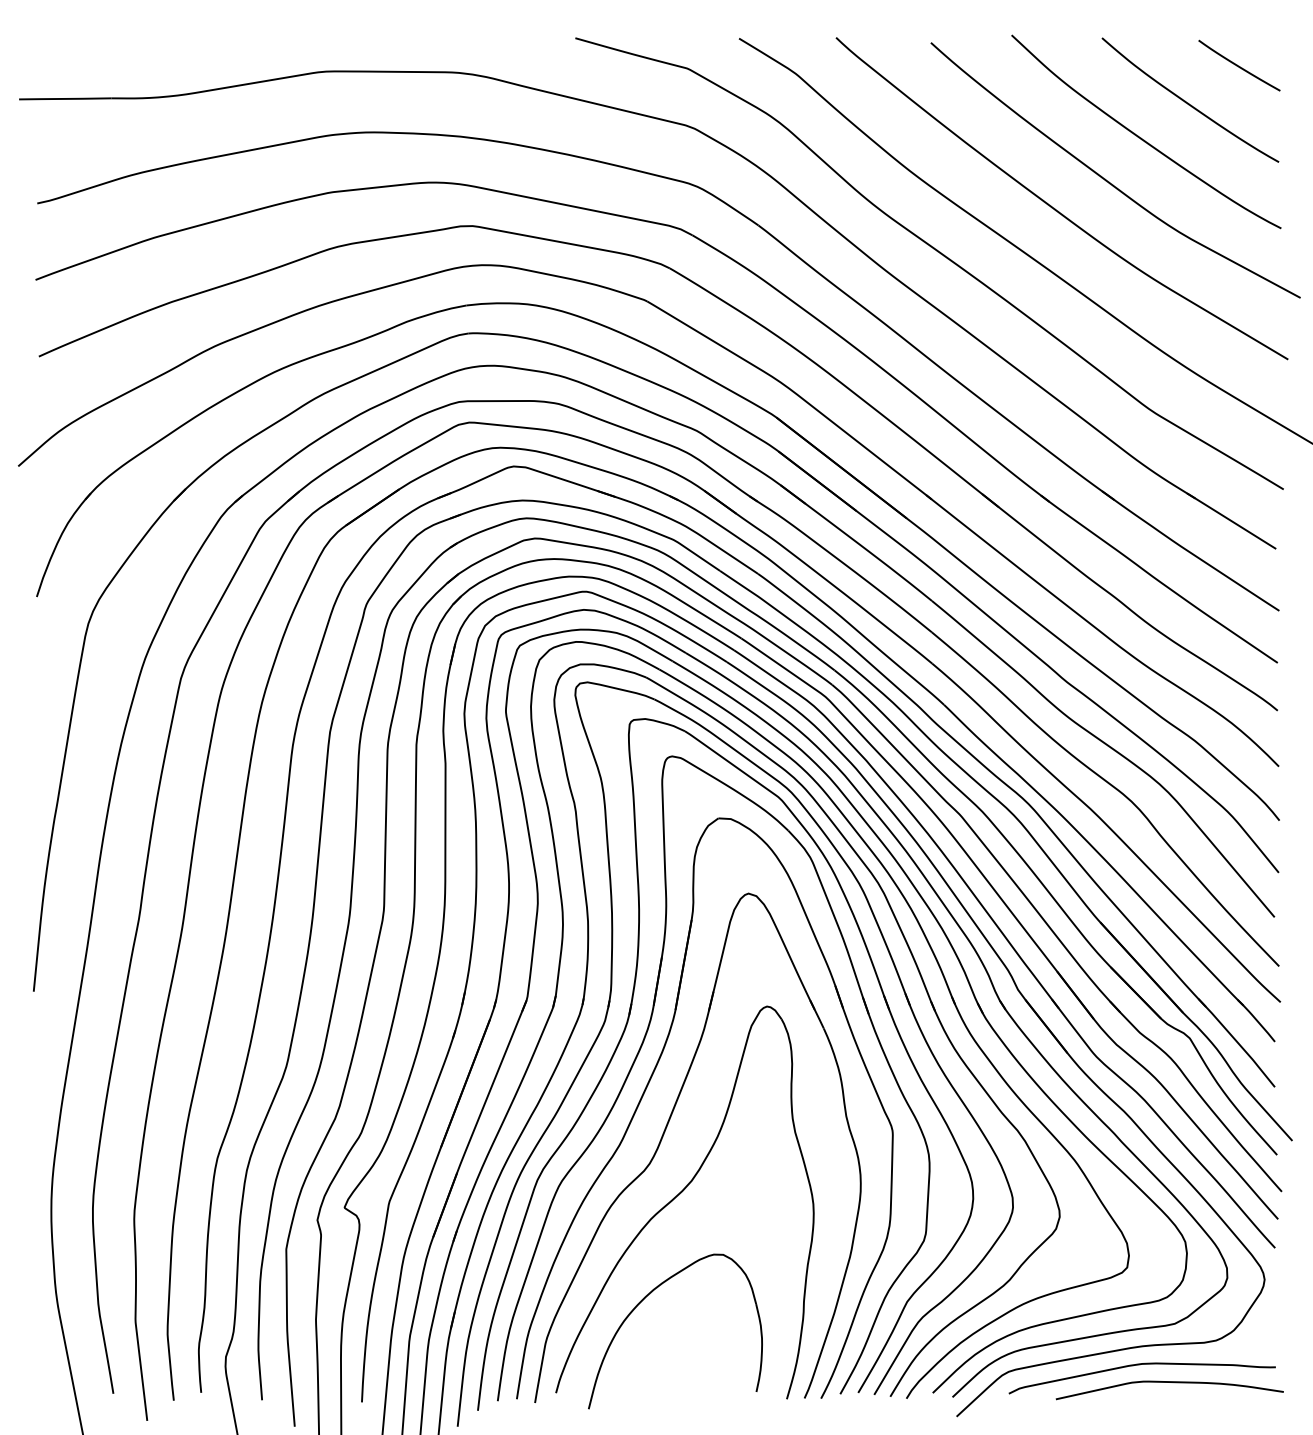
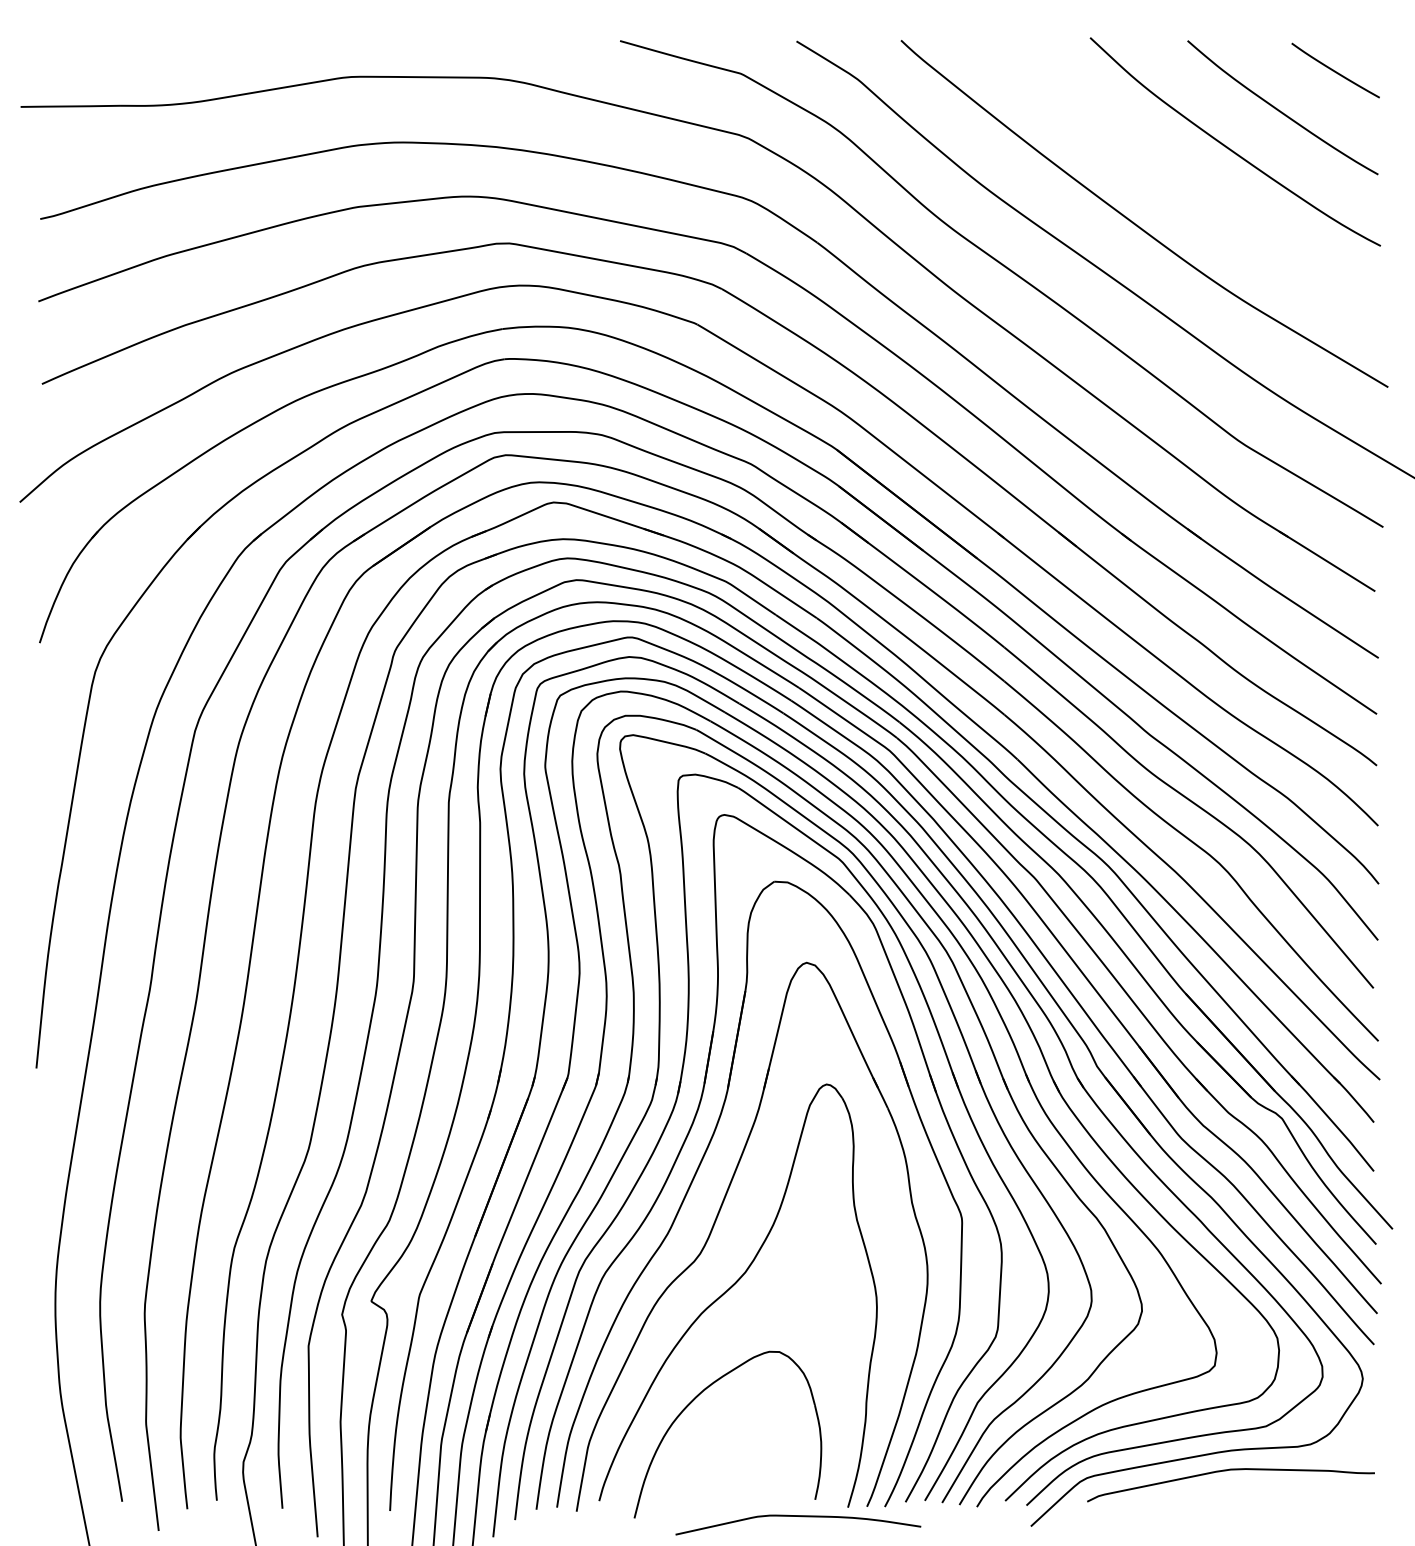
curve: (1109, 181) -> (1195, 195), removed
curve: (1169, 1382) -> (798, 1516), moved

